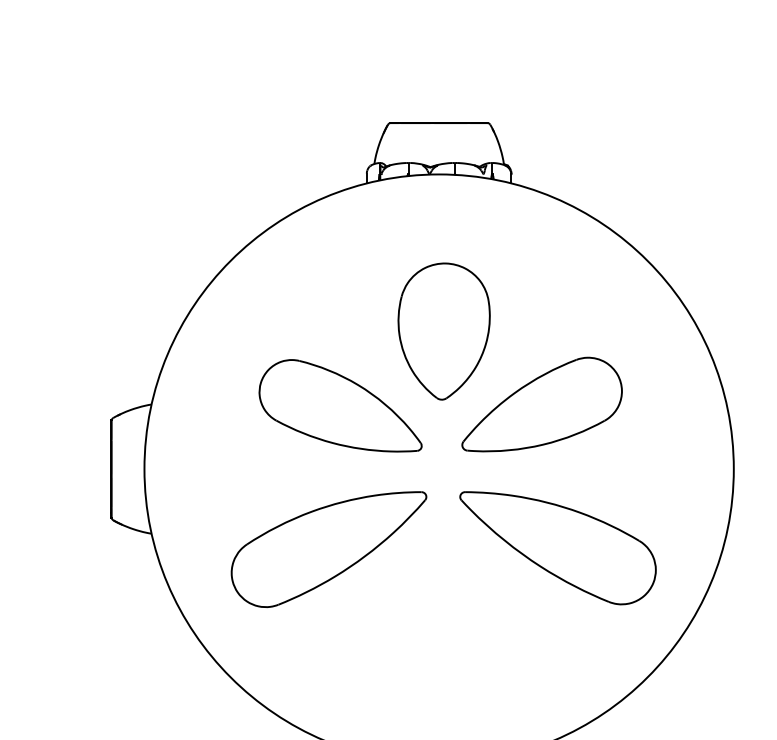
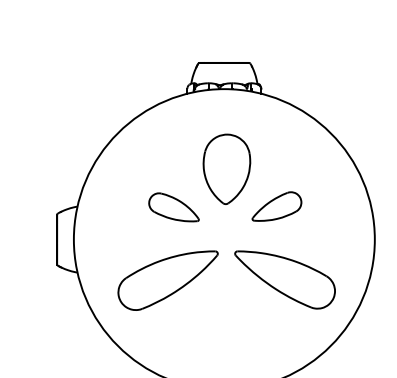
part: (541, 404) -> (276, 206), size x0.6
part: (339, 406) -> (173, 207), size x0.6

